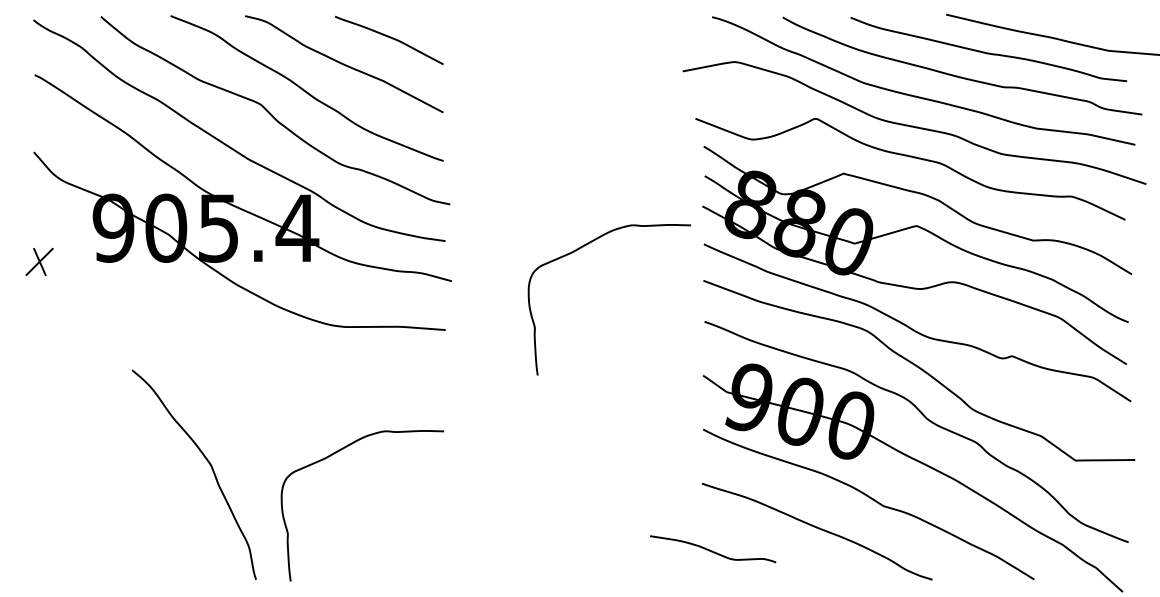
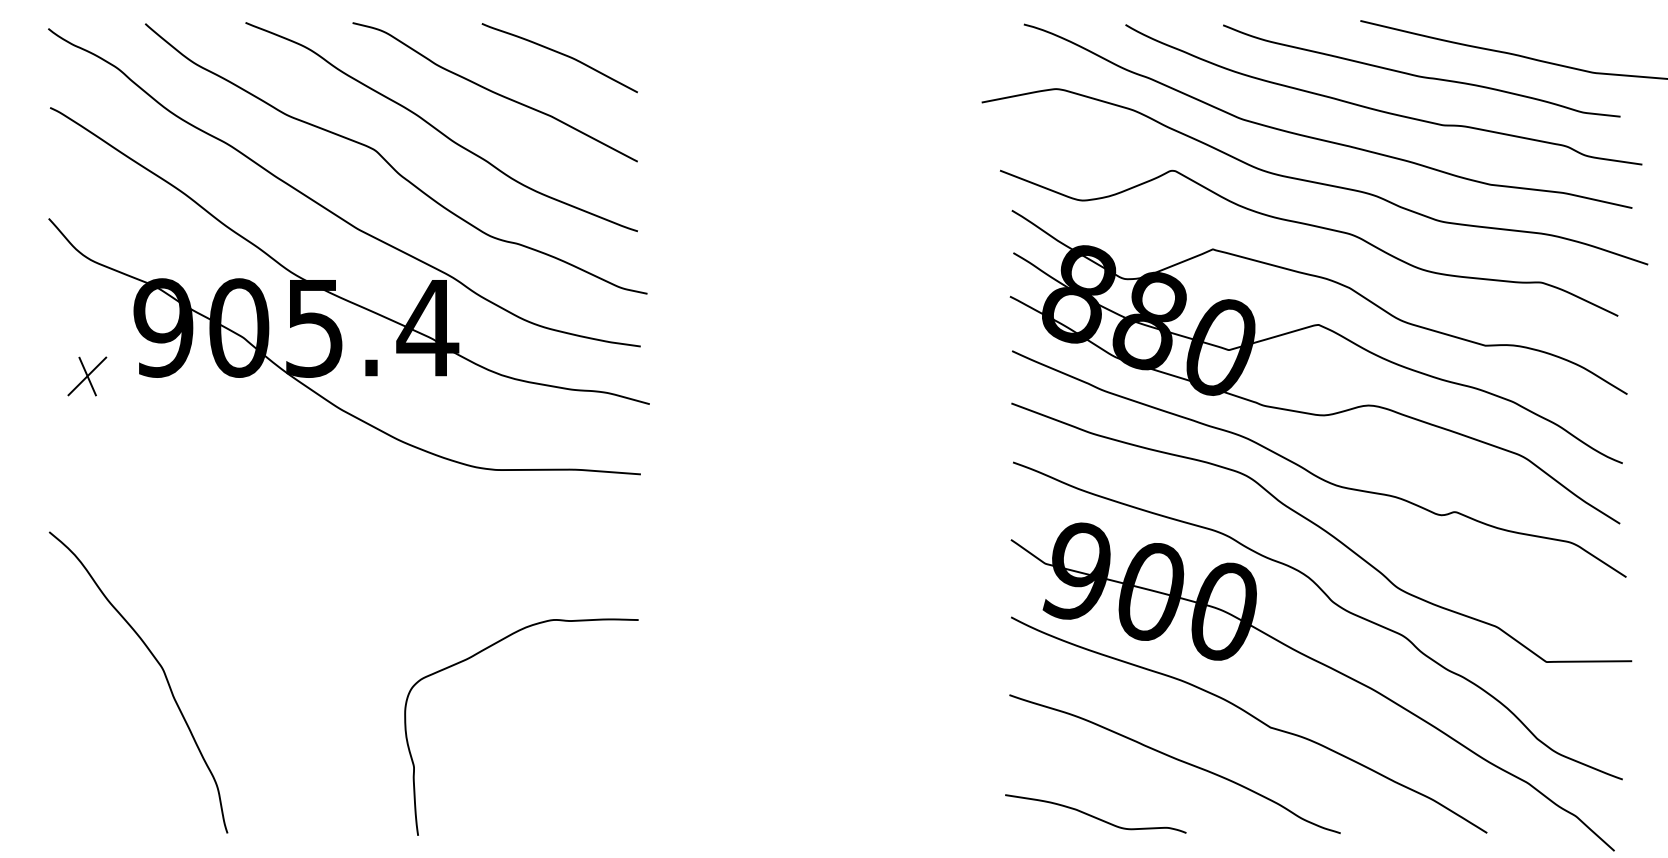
curve: (583, 247) -> (839, 355), removed
part: (39, 261) -> (87, 375), moved
curve: (208, 463) -> (159, 666), moved
curve: (712, 550) -> (1094, 815), moved

